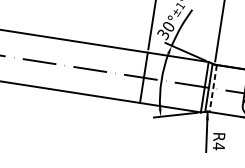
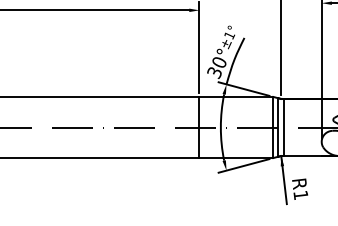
line: (213, 88) -> (283, 127), dashed -> solid
text: (218, 146) -> (300, 195), R4 -> R1

